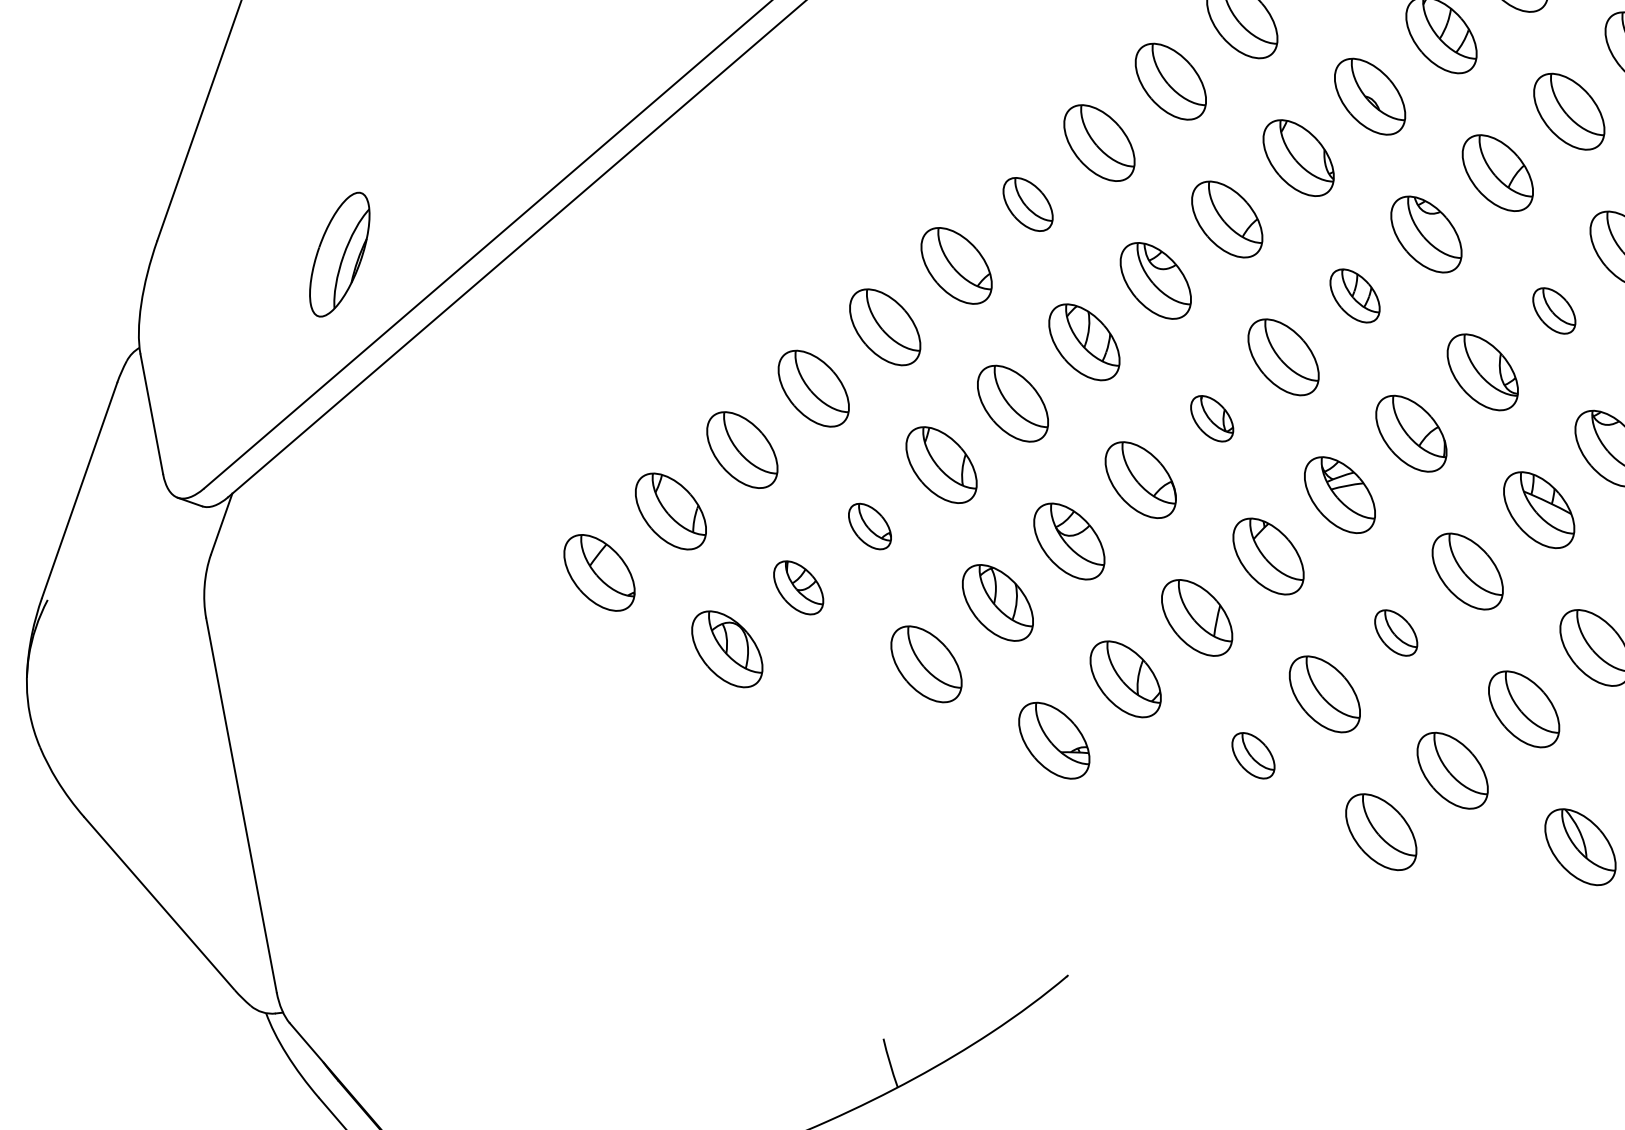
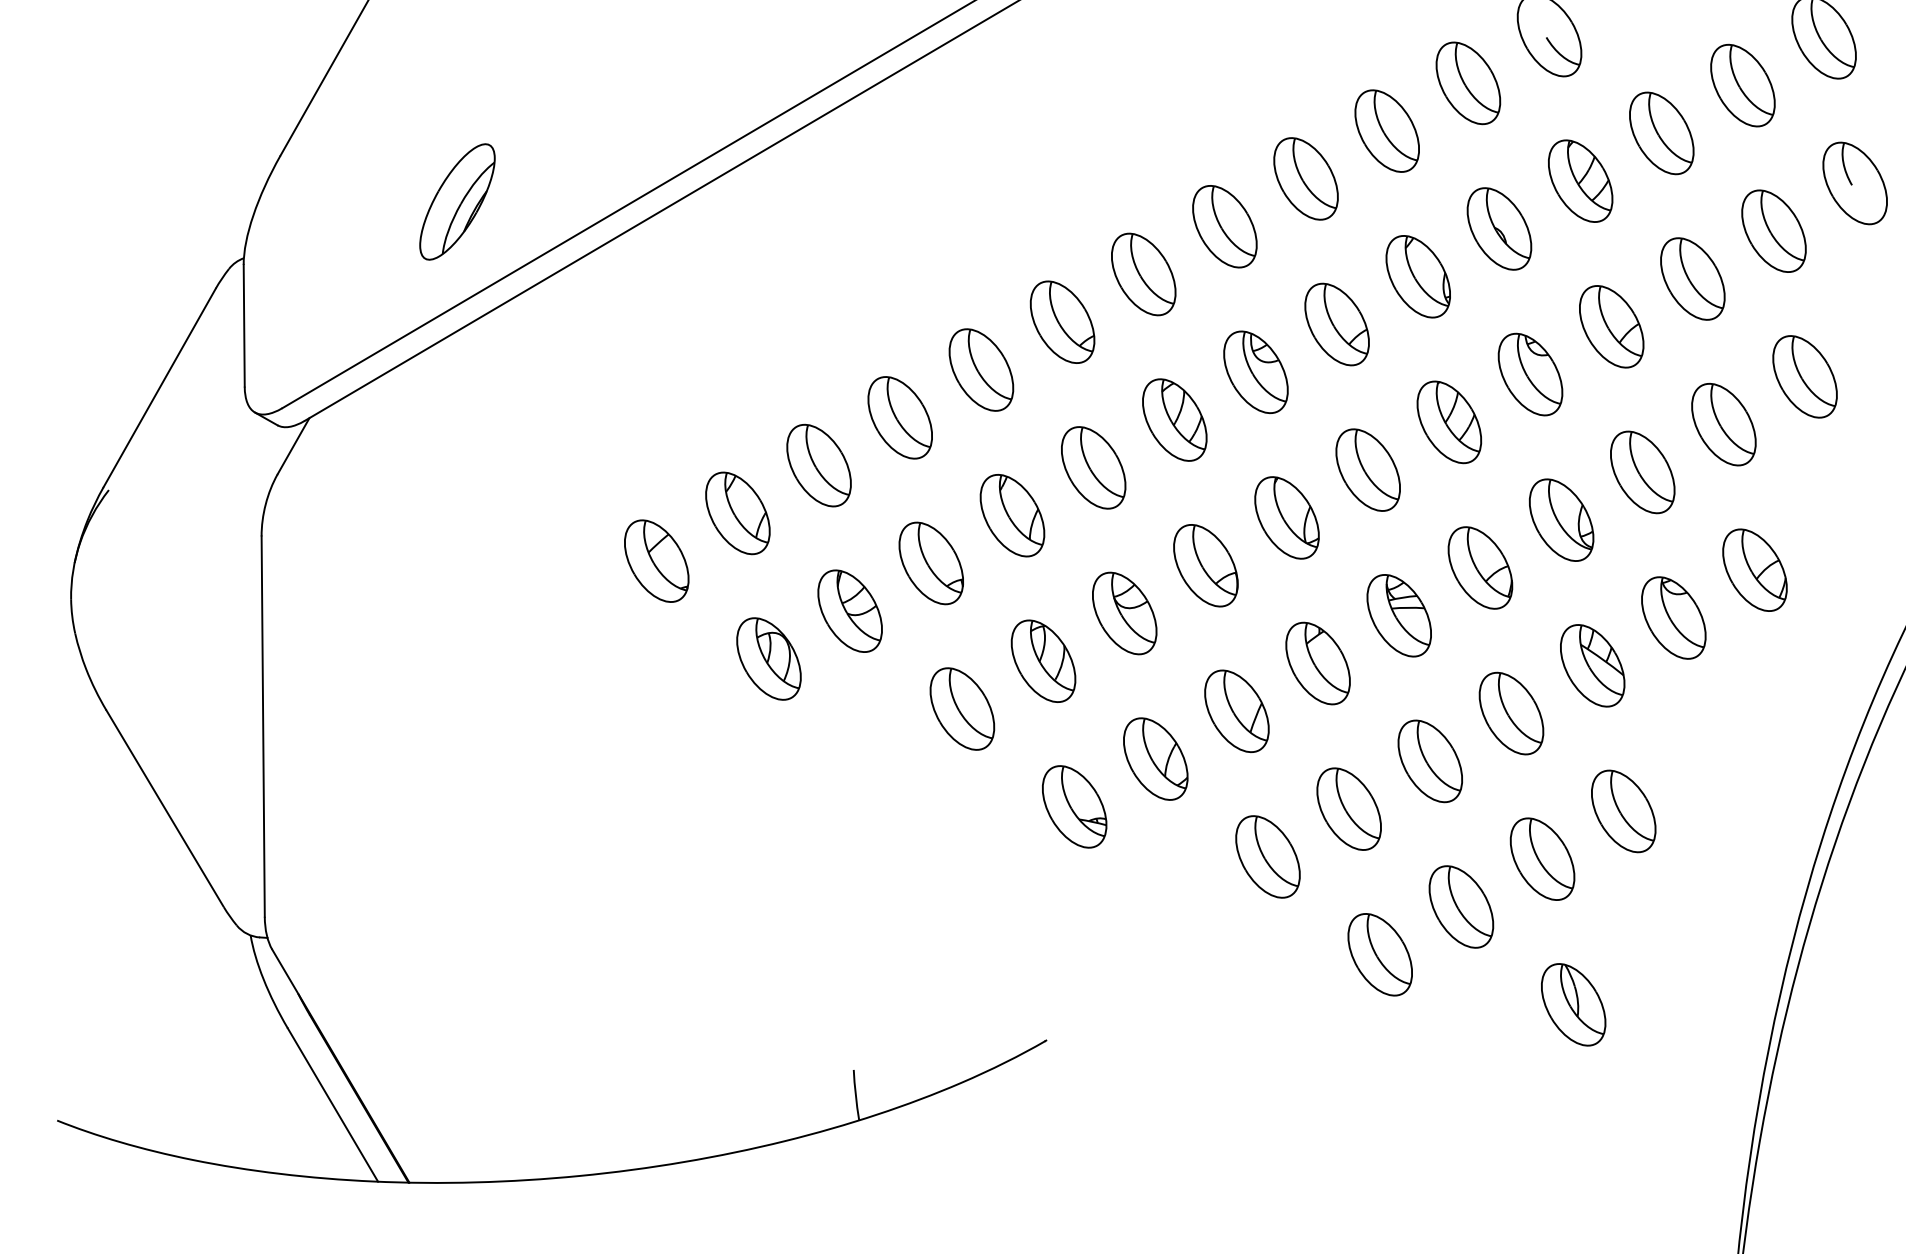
part: (1027, 204) -> (1143, 274), size x1.43
part: (1355, 296) -> (1449, 422), size x1.43
part: (1553, 311) -> (1642, 472), size x1.67
part: (1211, 418) -> (1286, 517), size x1.67
part: (869, 526) -> (930, 563), size x1.67
part: (797, 587) -> (849, 610), size x1.43
part: (1395, 633) -> (1429, 761), size x1.67
part: (1252, 755) -> (1267, 856), size x1.67

